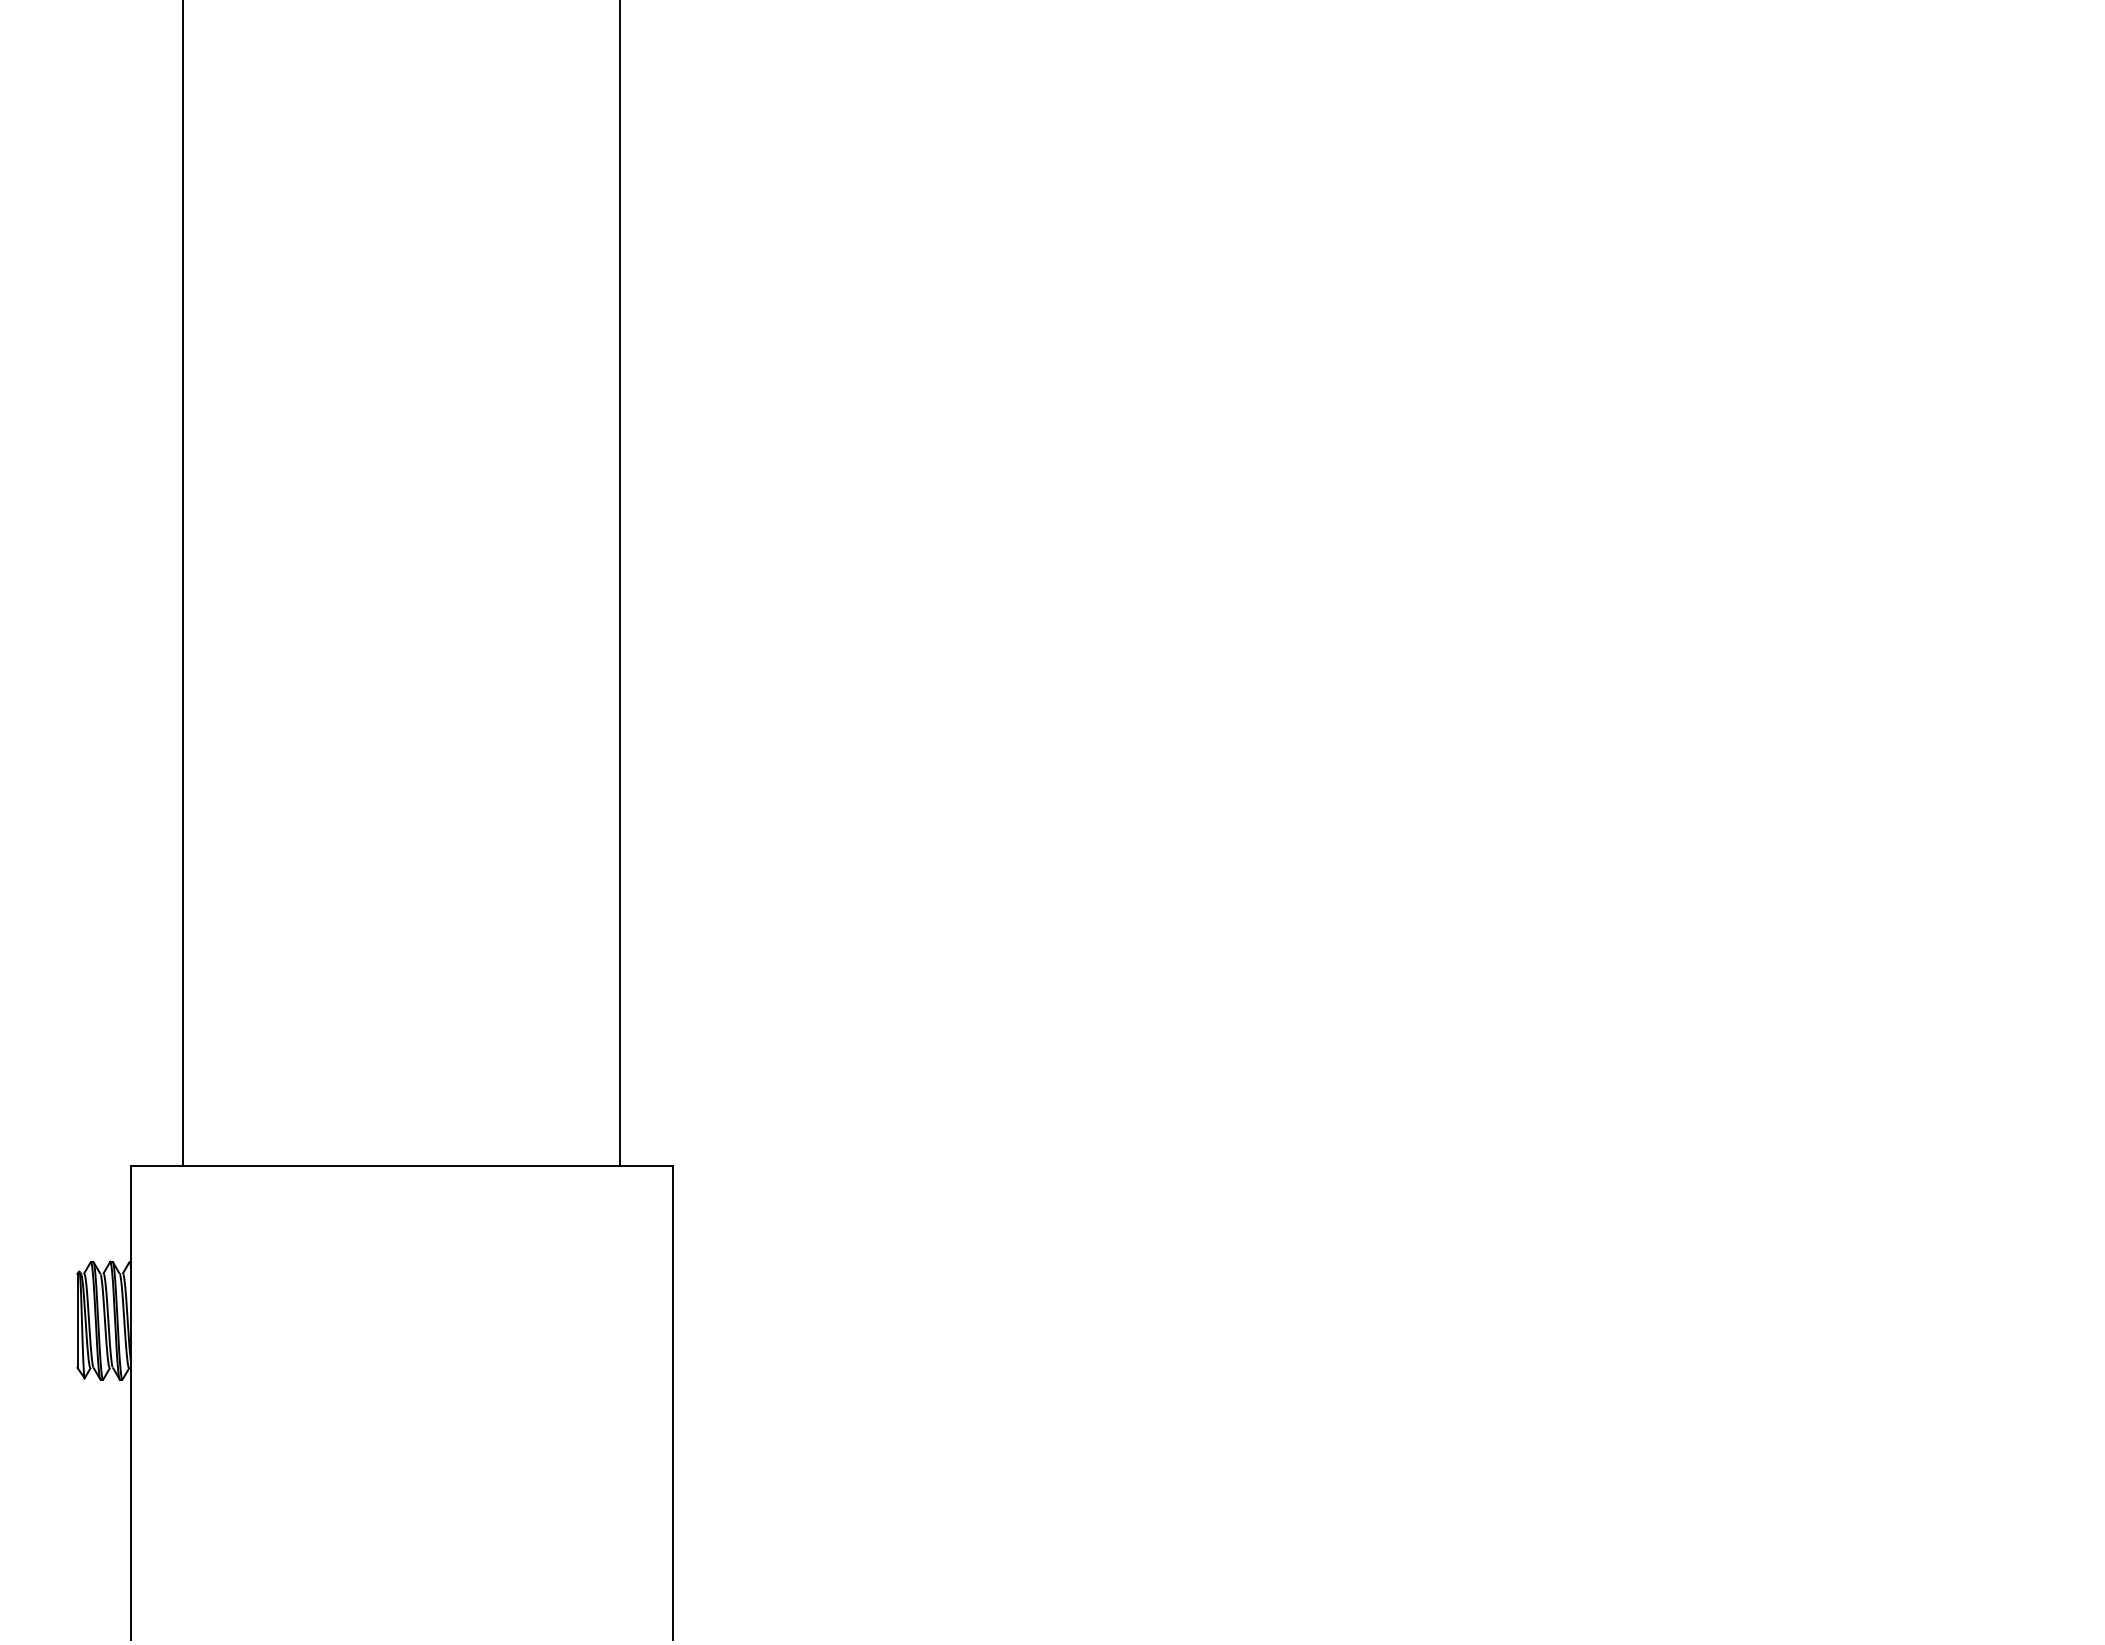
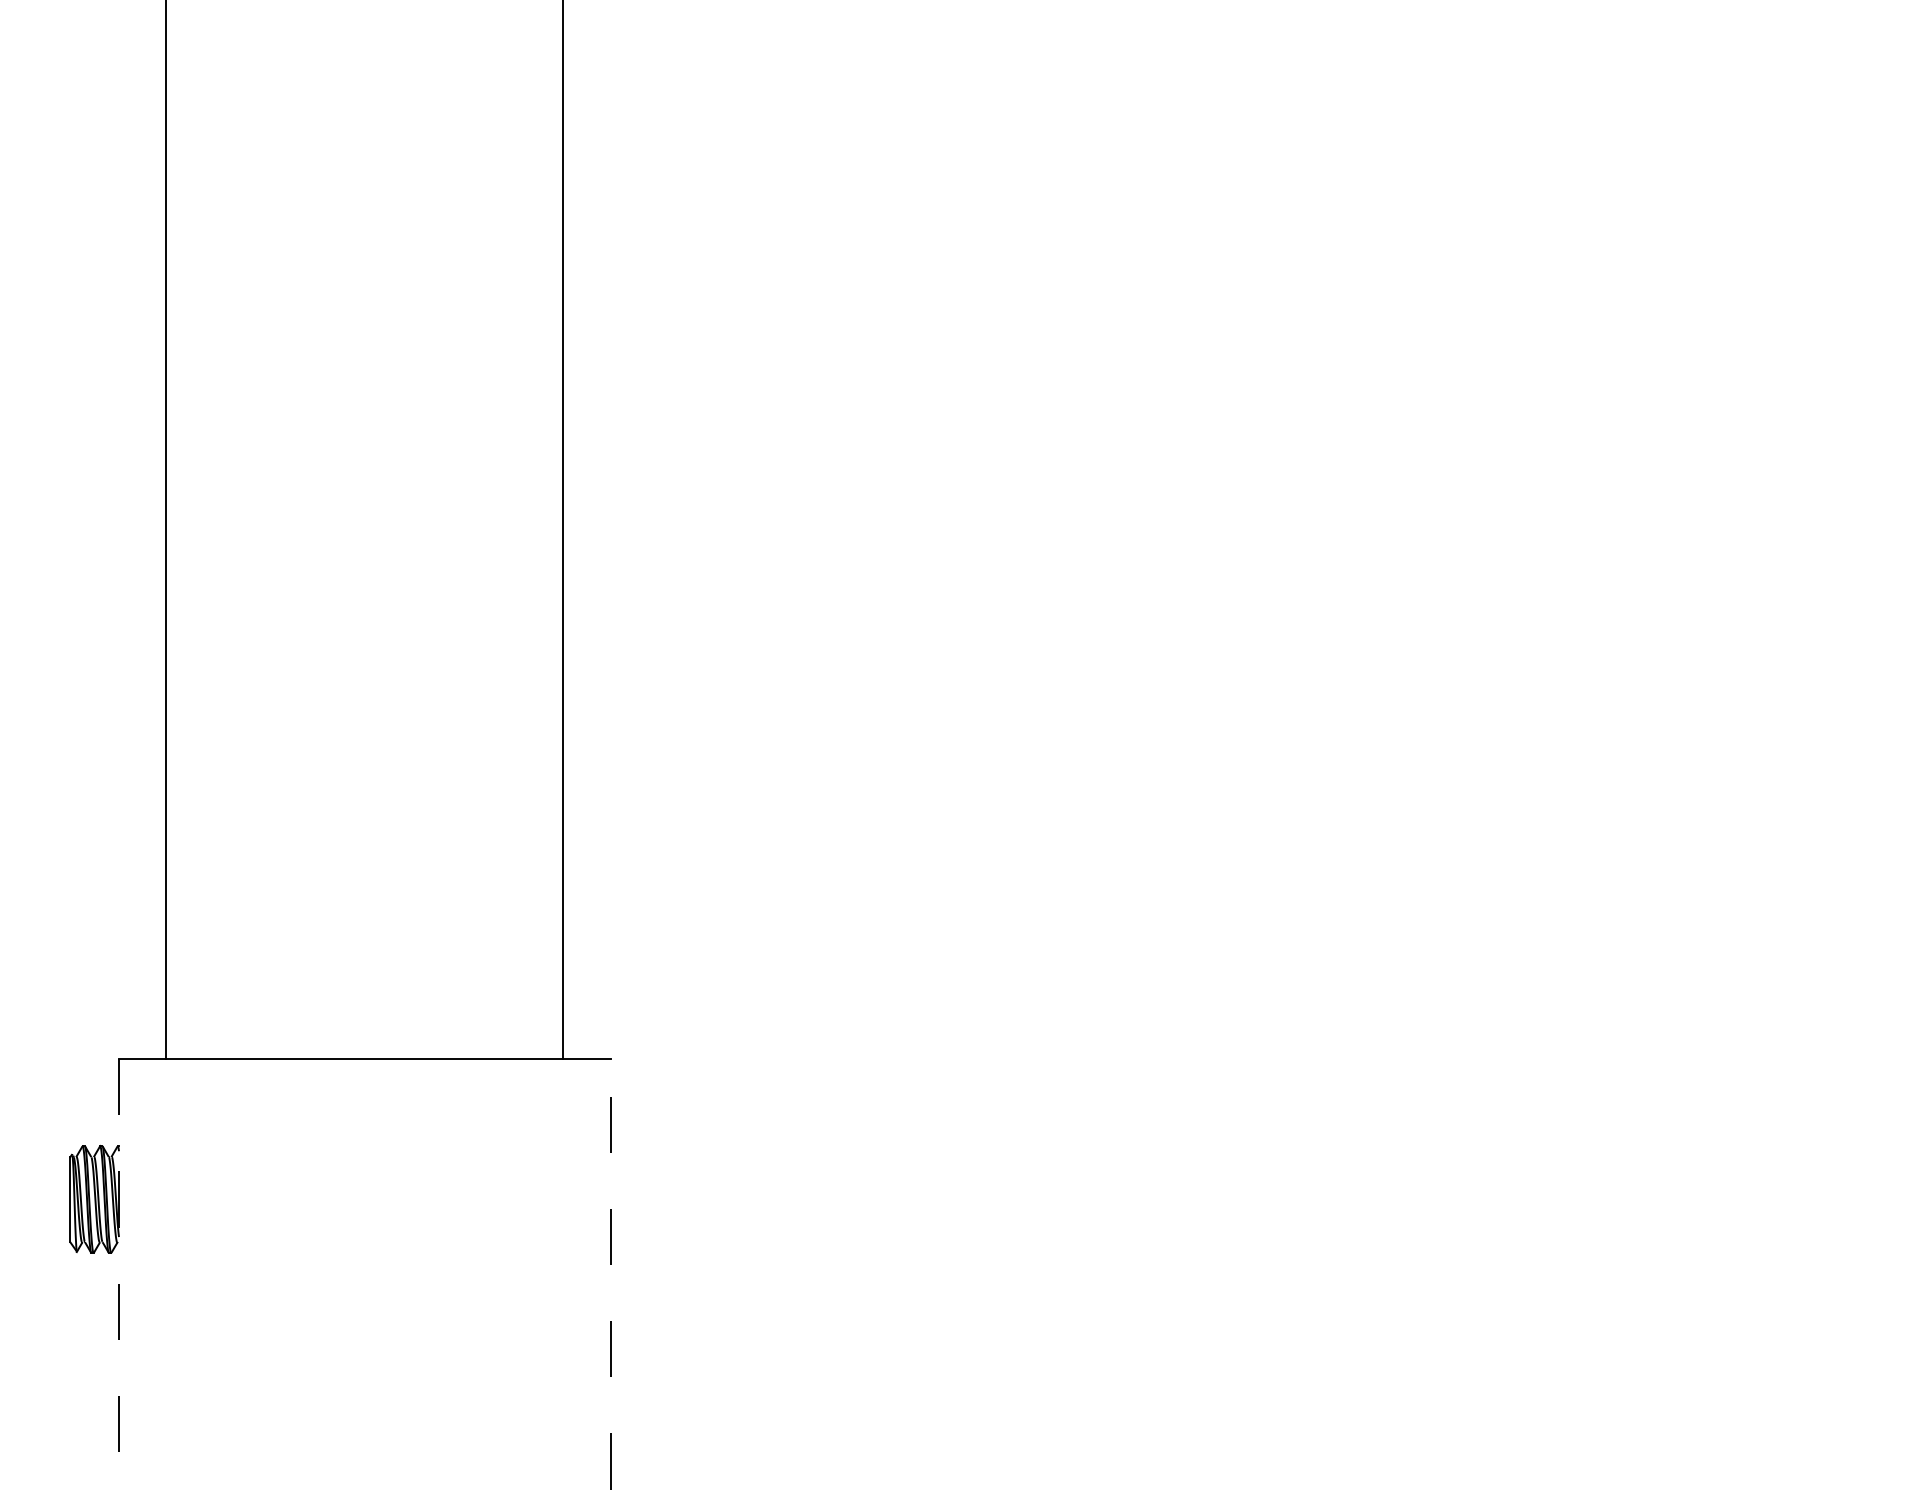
line: (672, 1402) -> (610, 1273), solid -> dashed
line: (131, 1403) -> (119, 1274), solid -> dashed

